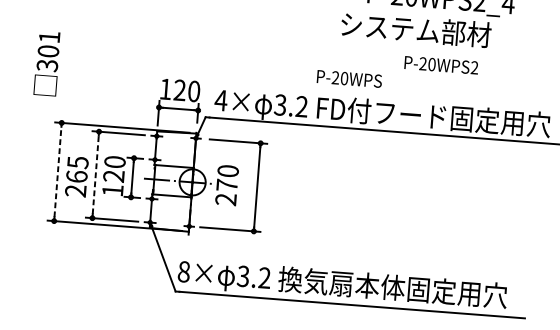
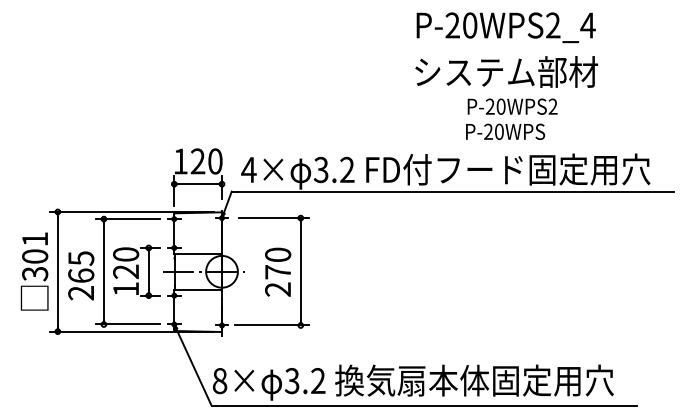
text: (416, 29) -> (506, 71), moved
text: (47, 63) -> (34, 271), moved
text: (349, 78) -> (505, 131), moved
line: (57, 171) -> (57, 271), dashed -> solid
line: (95, 174) -> (103, 271), dashed -> solid
text: (227, 184) -> (278, 271), moved

